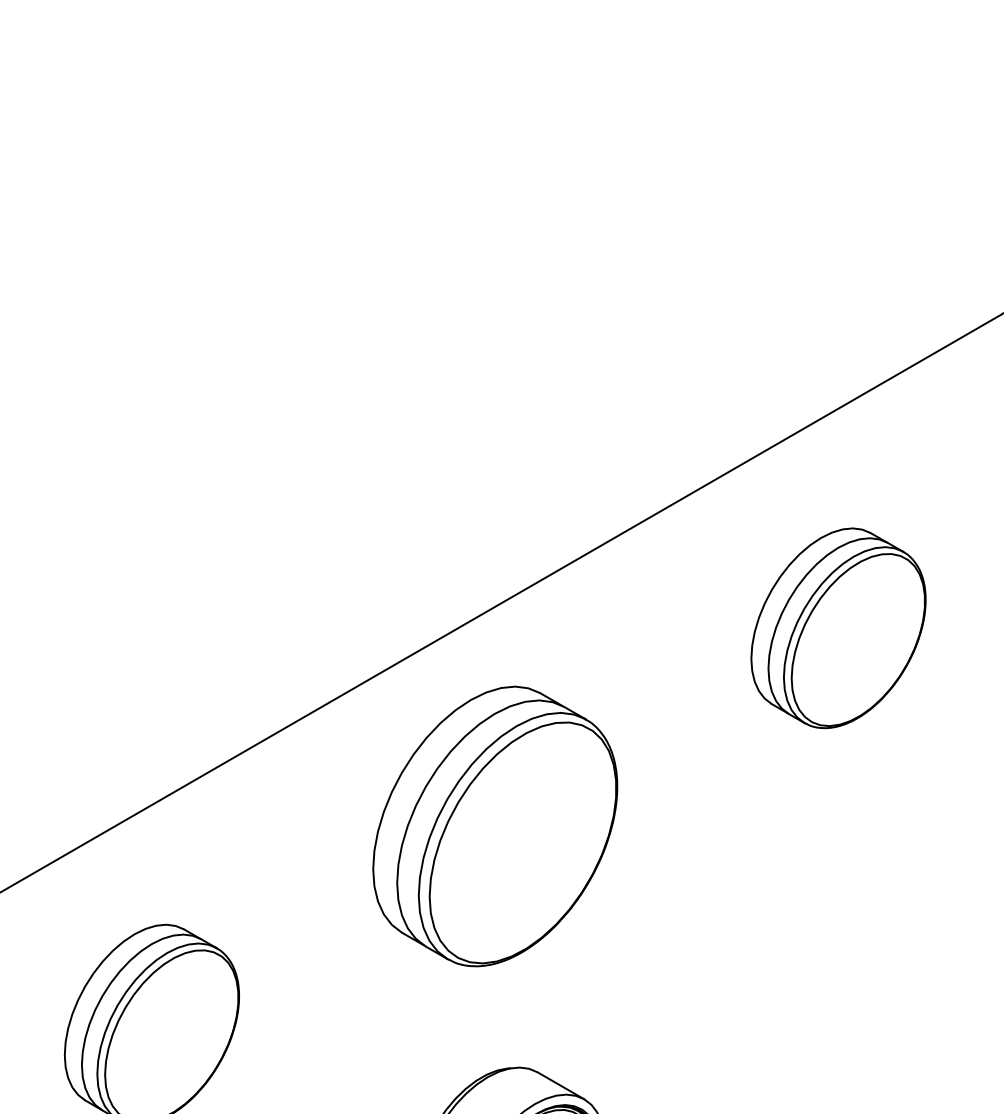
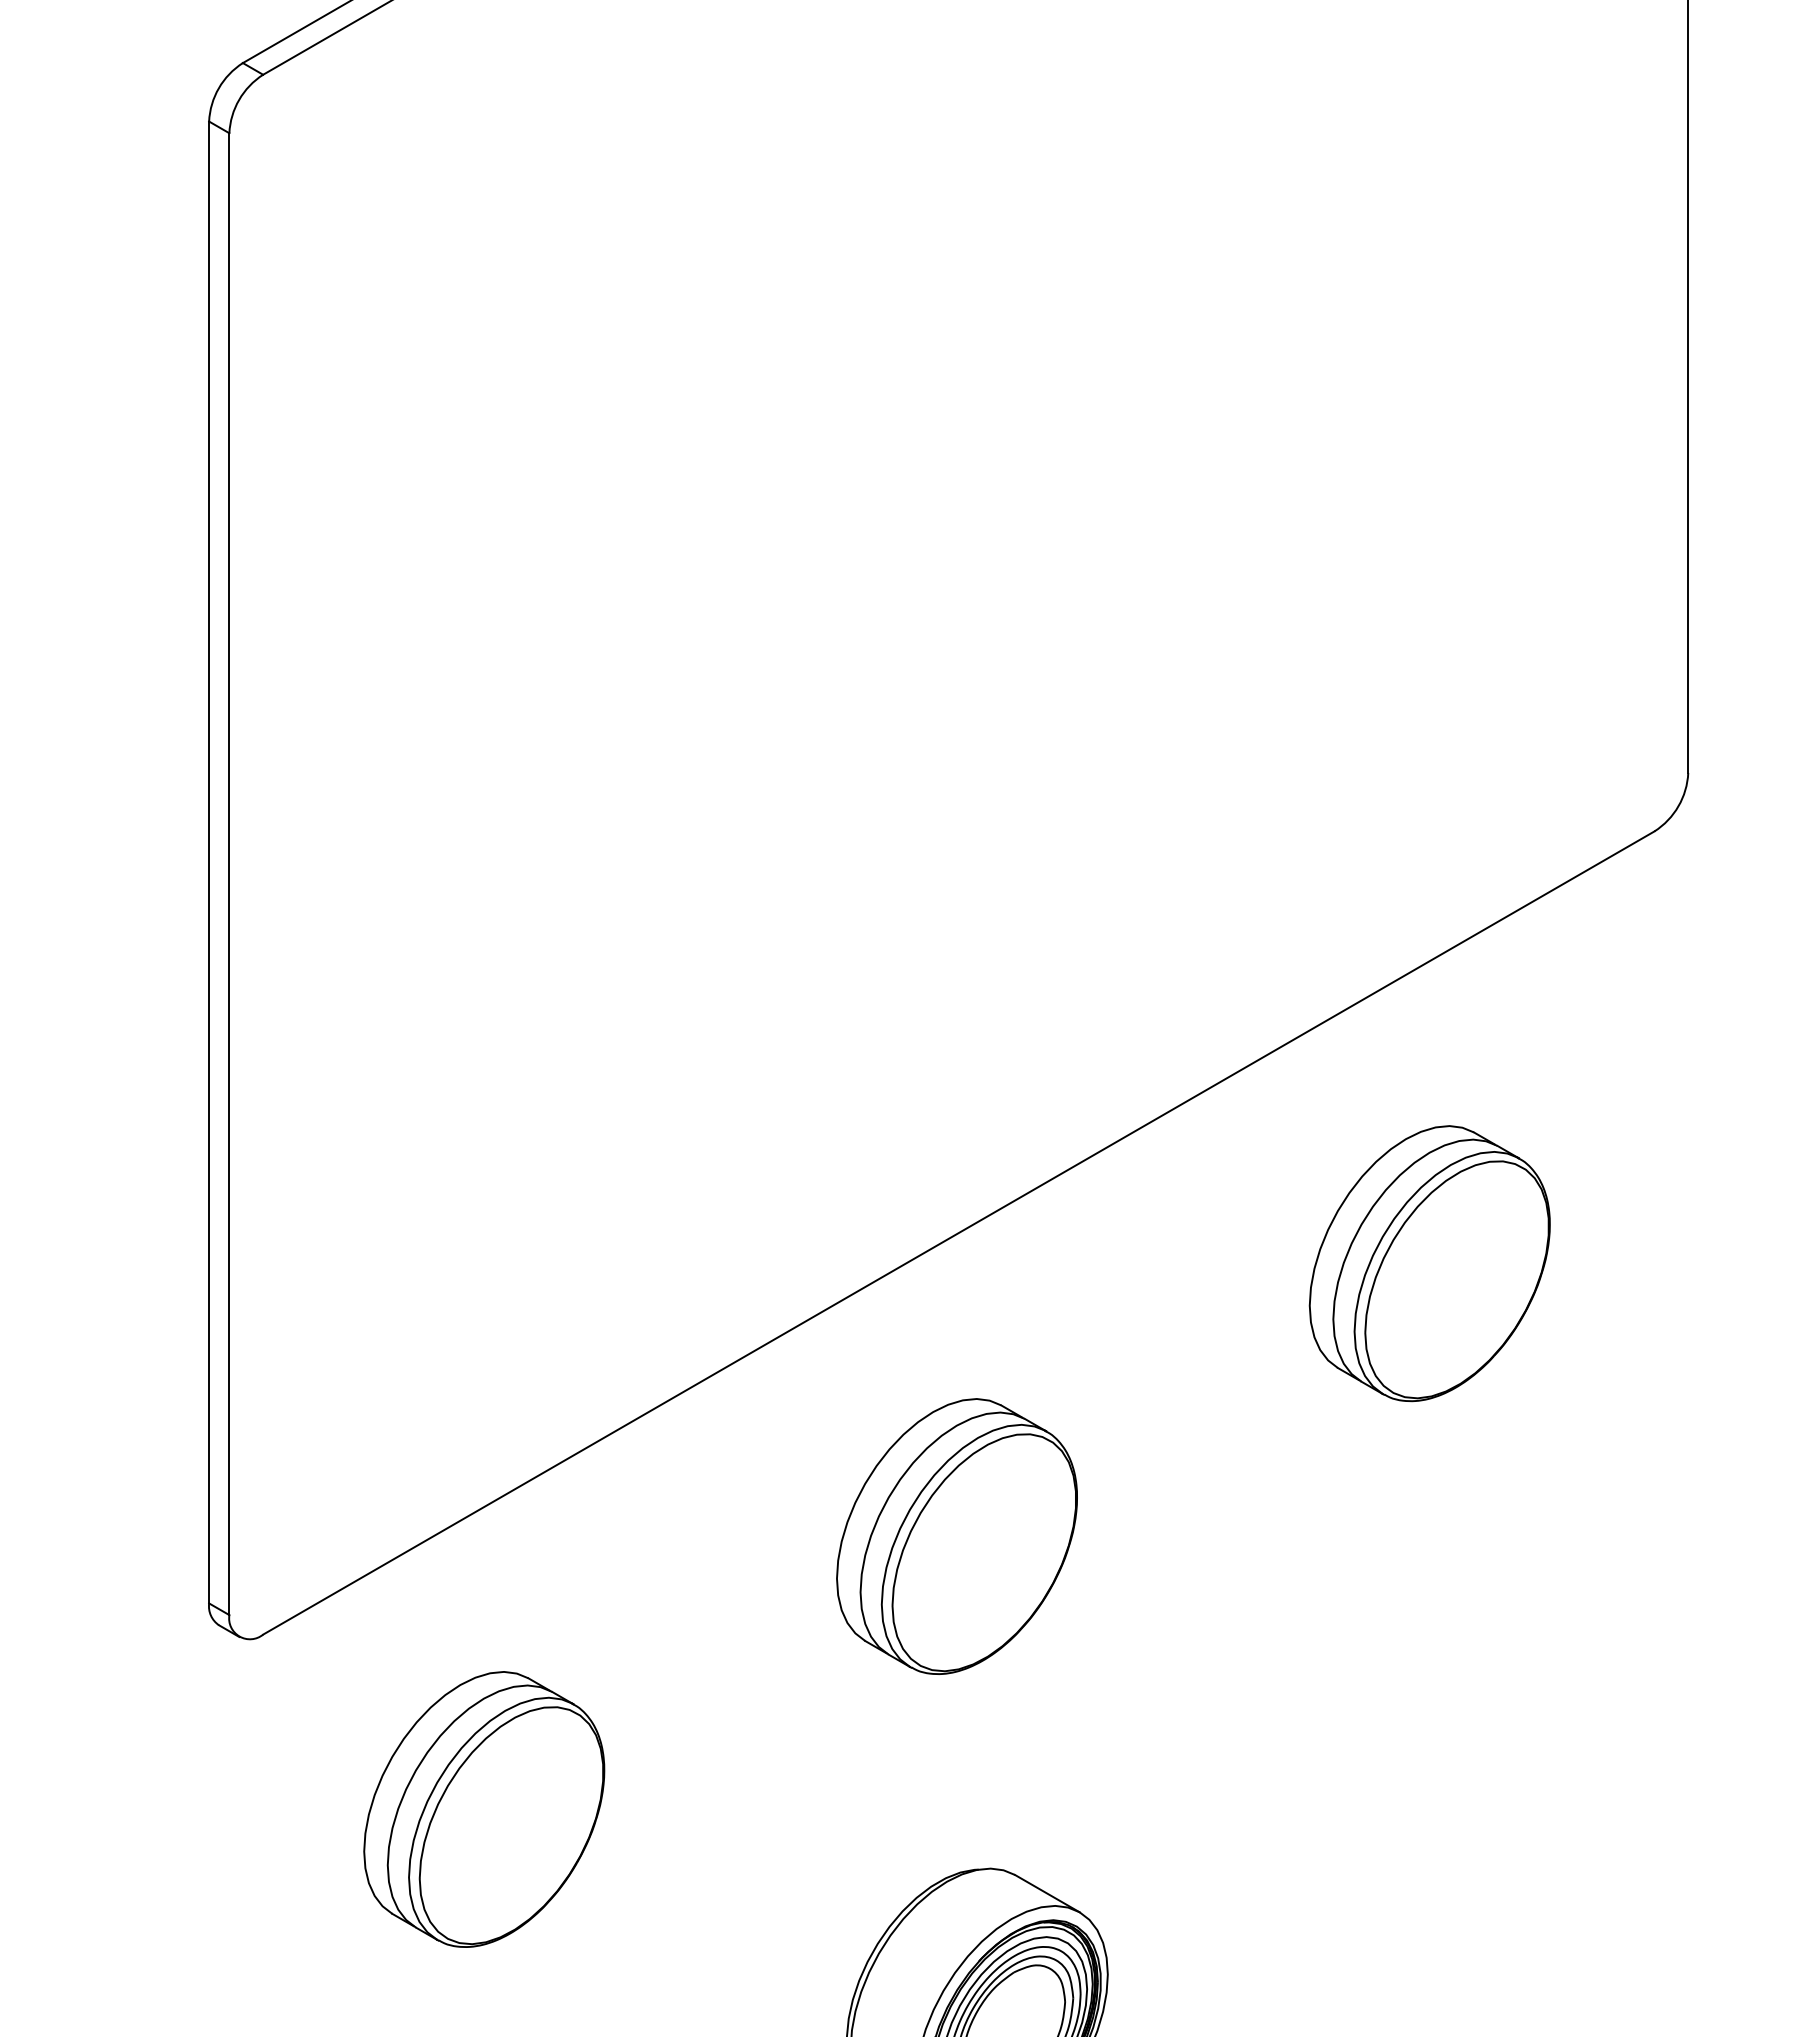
part: (494, 826) -> (956, 1536), size x0.71

